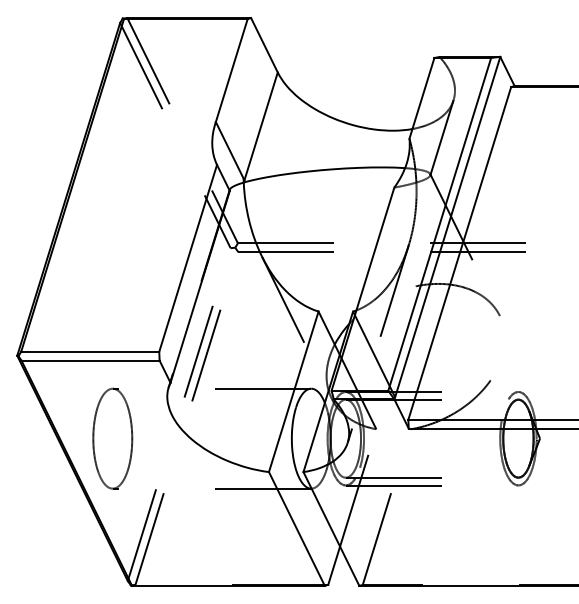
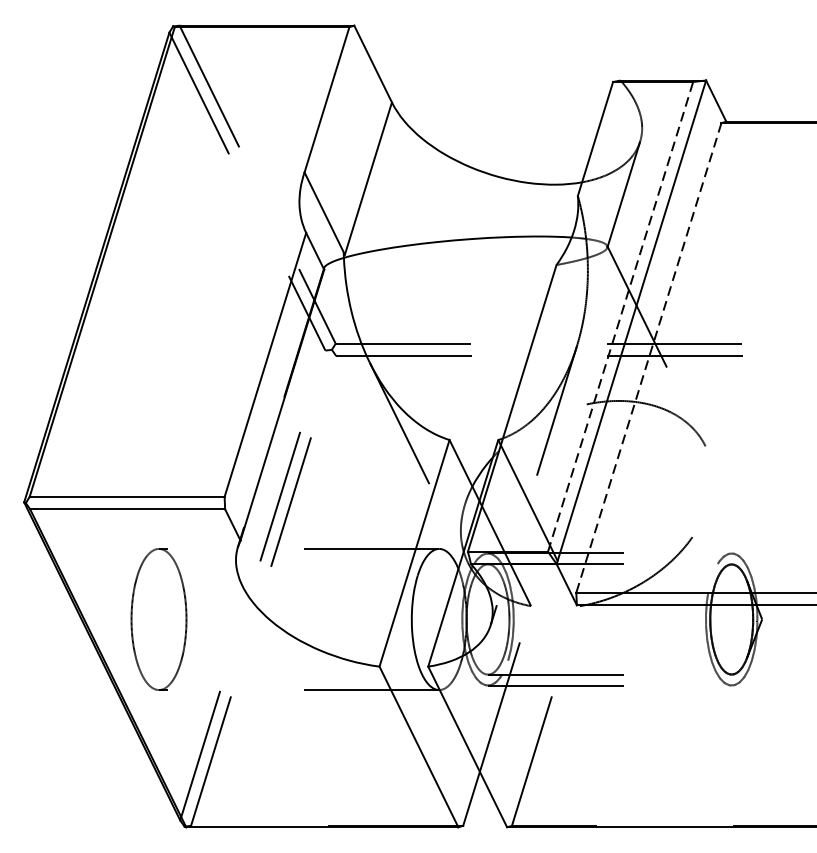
line: (439, 223) -> (620, 315), solid -> dashed
line: (459, 253) -> (648, 358), solid -> dashed

